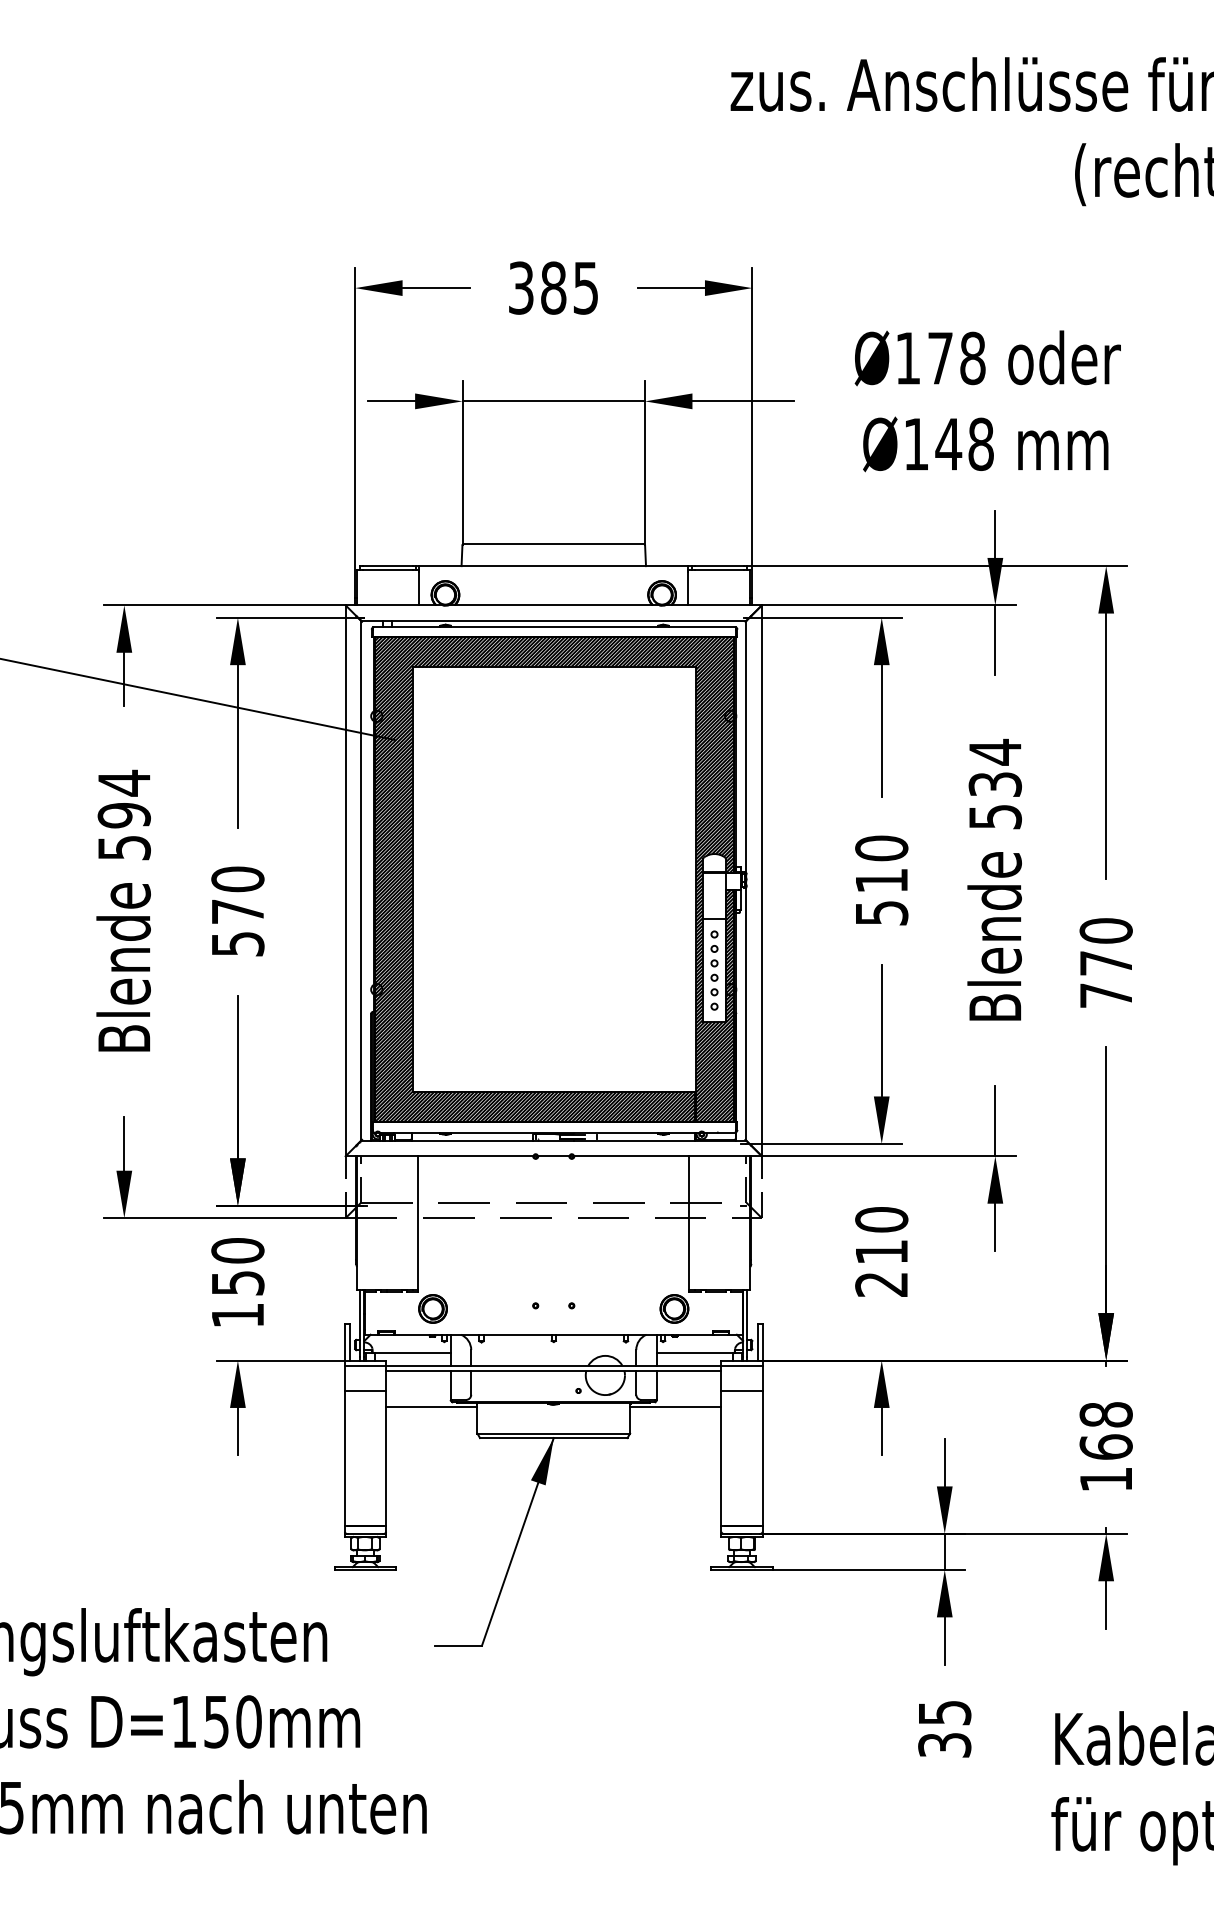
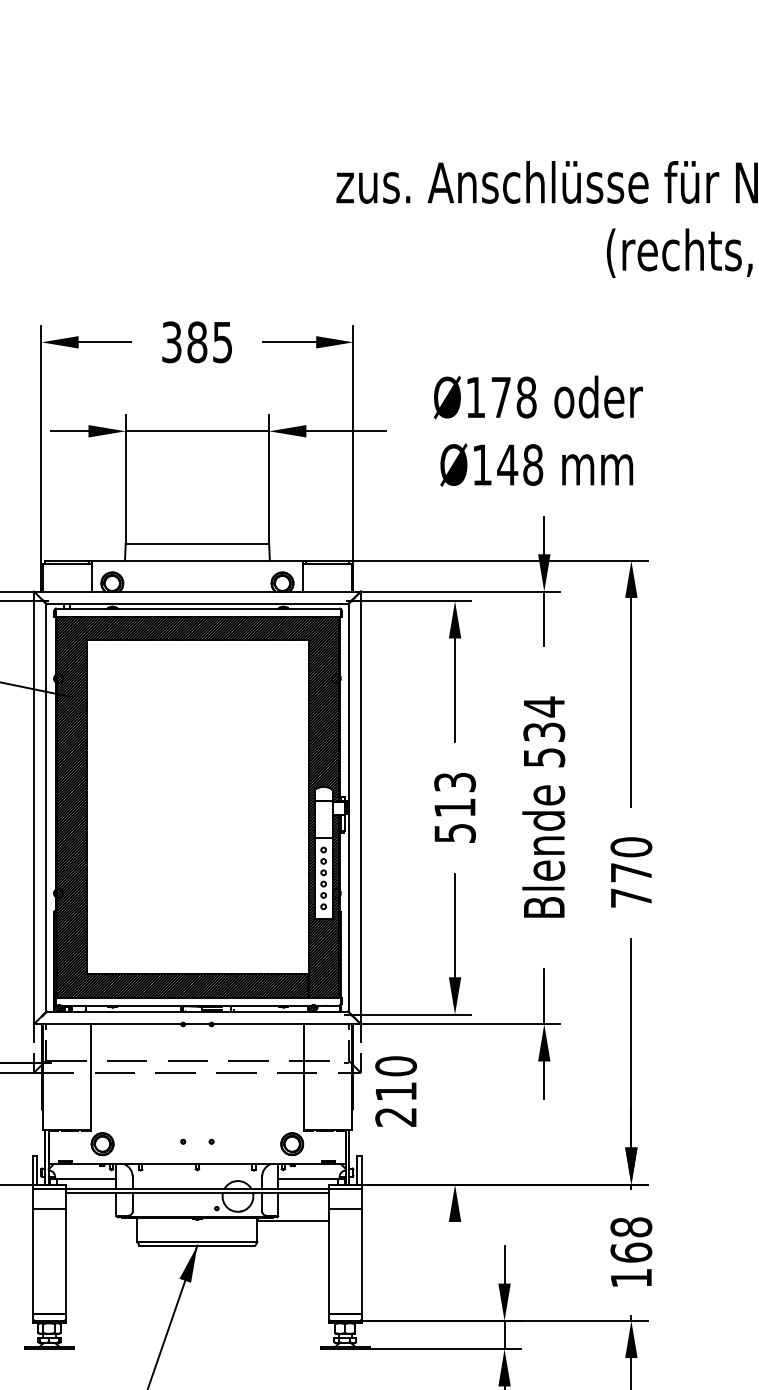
text: (881, 848) -> (454, 782), 510 -> 513
text: (881, 1251) -> (395, 1091), moved
line: (431, 1406) -> (101, 1220), removed
line: (881, 1431) -> (454, 1240), removed

